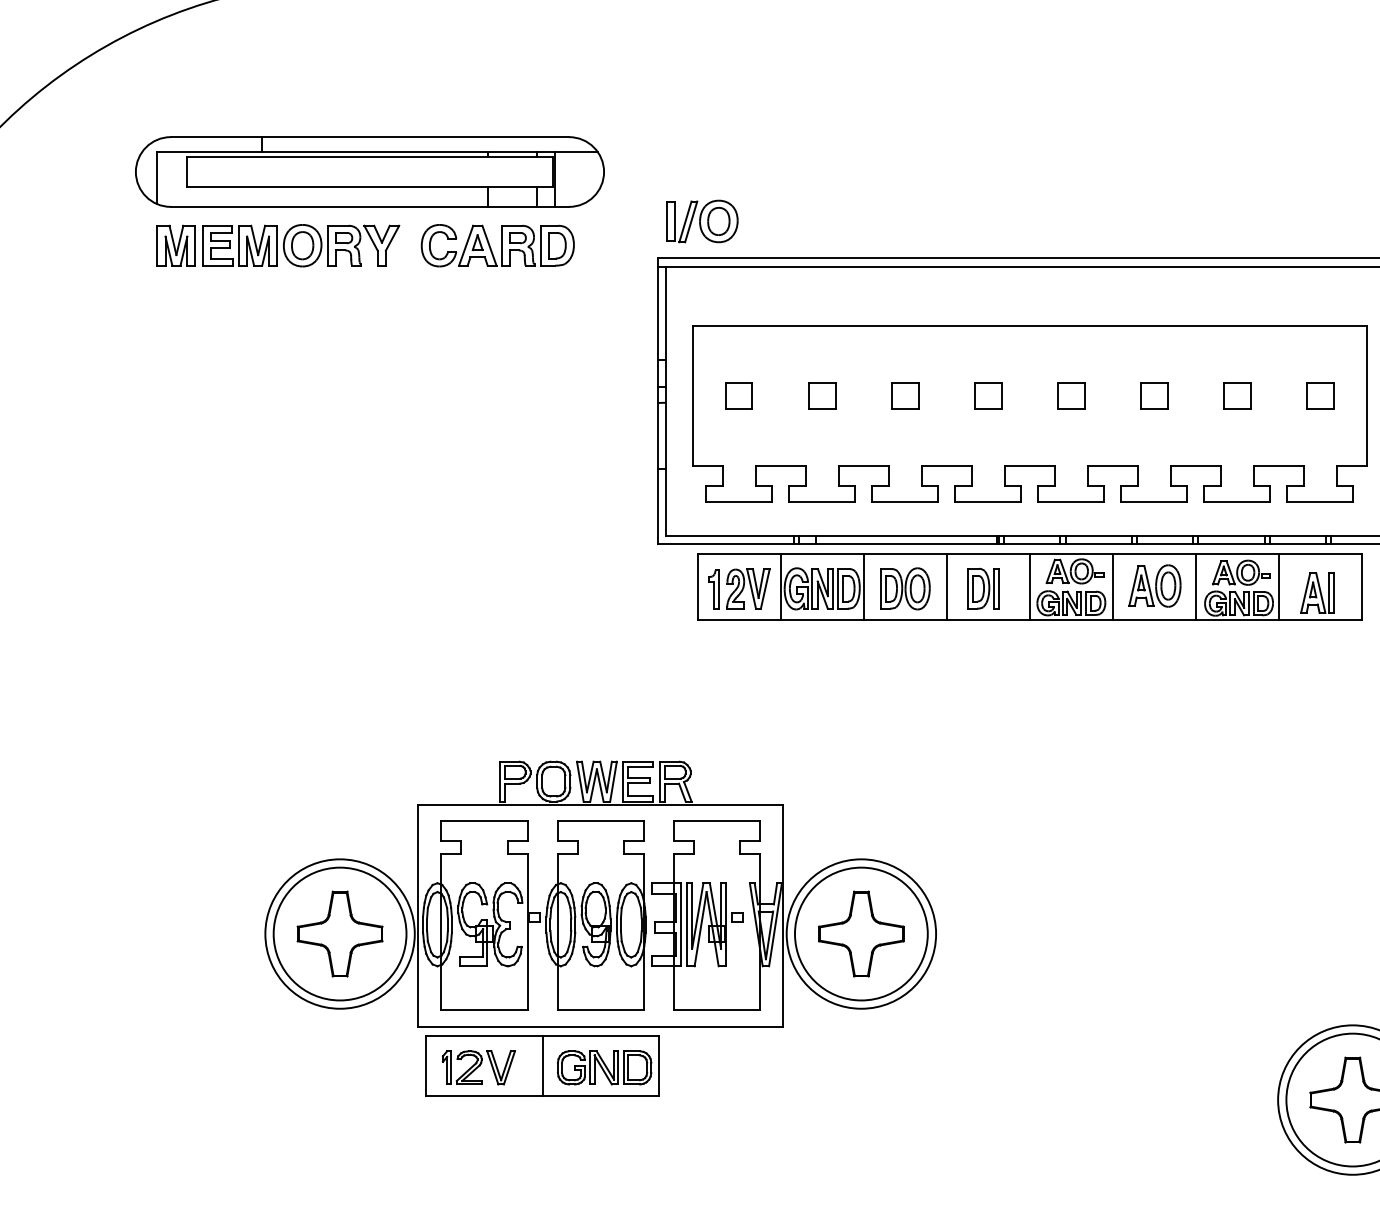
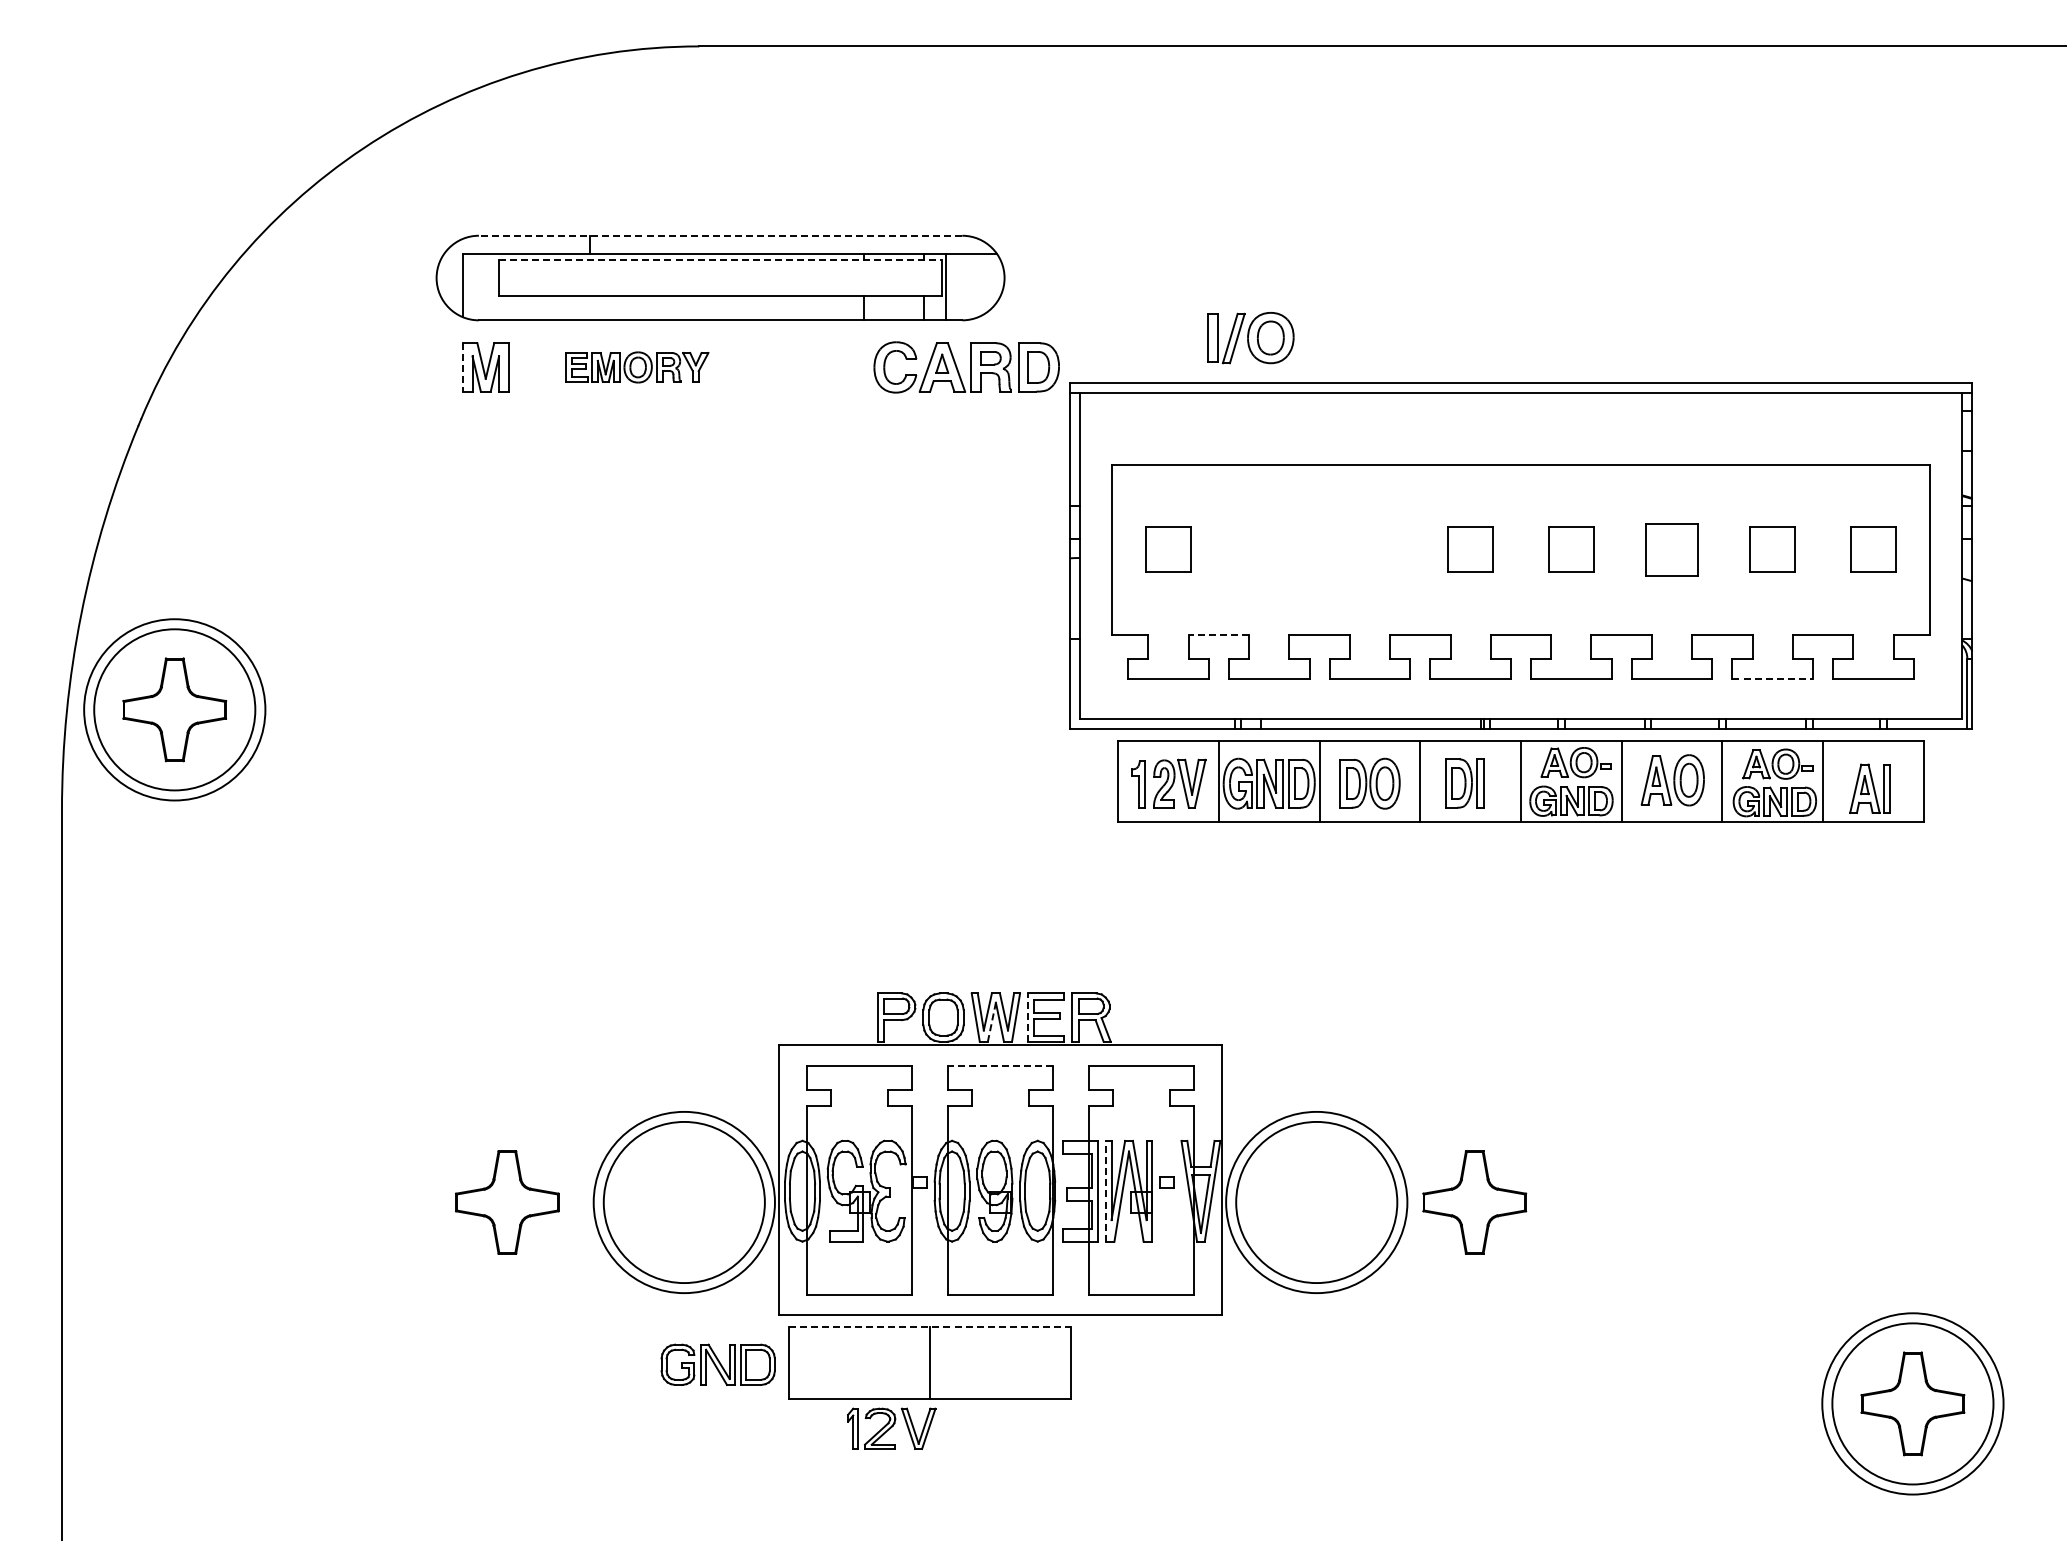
line: (369, 136) -> (720, 235), solid -> dashed
line: (369, 156) -> (720, 259), solid -> dashed
part: (702, 221) -> (1250, 338), moved
line: (157, 245) -> (462, 367), solid -> dashed
part: (300, 245) -> (636, 367), size x0.6
part: (497, 245) -> (966, 367), moved
part: (739, 395) -> (1168, 549), size x1.4
part: (821, 395) -> (1268, 549), removed
part: (904, 395) -> (1369, 549), removed
part: (988, 395) -> (1470, 549), size x1.4
part: (1070, 395) -> (1570, 549), size x1.4
part: (1153, 395) -> (1671, 549), size x1.6
part: (1237, 395) -> (1772, 549), size x1.4
part: (1320, 395) -> (1873, 549), size x1.4
line: (780, 465) -> (1218, 634), solid -> dashed
line: (1237, 502) -> (1773, 678), solid -> dashed
line: (623, 781) -> (1028, 1017), solid -> dashed
line: (593, 785) -> (991, 1022), solid -> dashed
line: (600, 821) -> (1000, 1065), solid -> dashed
line: (687, 924) -> (1105, 1190), solid -> dashed
part: (340, 934) -> (507, 1202), moved
part: (861, 934) -> (1474, 1202), moved
line: (543, 1036) -> (930, 1326), solid -> dashed
part: (478, 1067) -> (891, 1428), moved
part: (604, 1067) -> (717, 1364), moved

